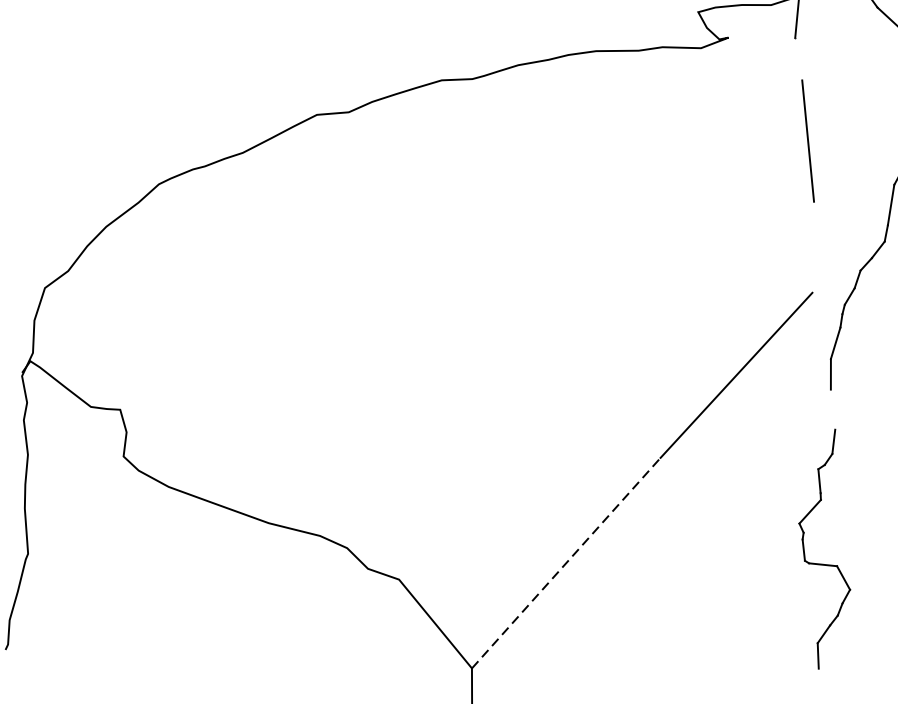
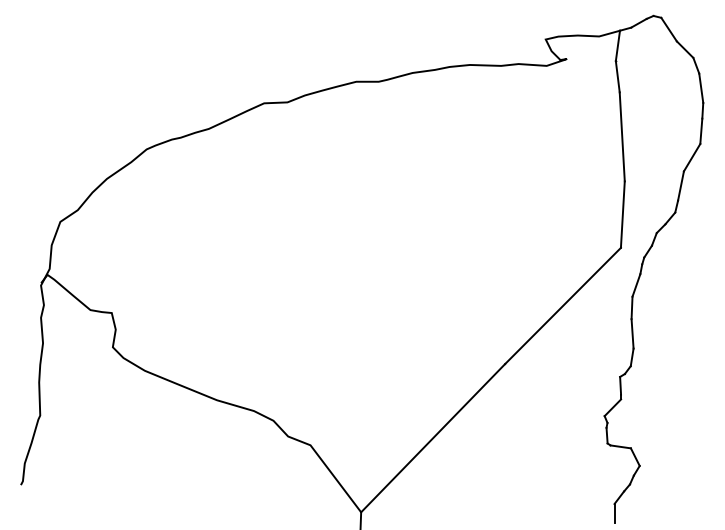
line: (798, 58) -> (617, 76), added
line: (812, 247) -> (622, 214), added
line: (832, 409) -> (632, 333), added
line: (566, 562) -> (433, 437), dashed -> solid

